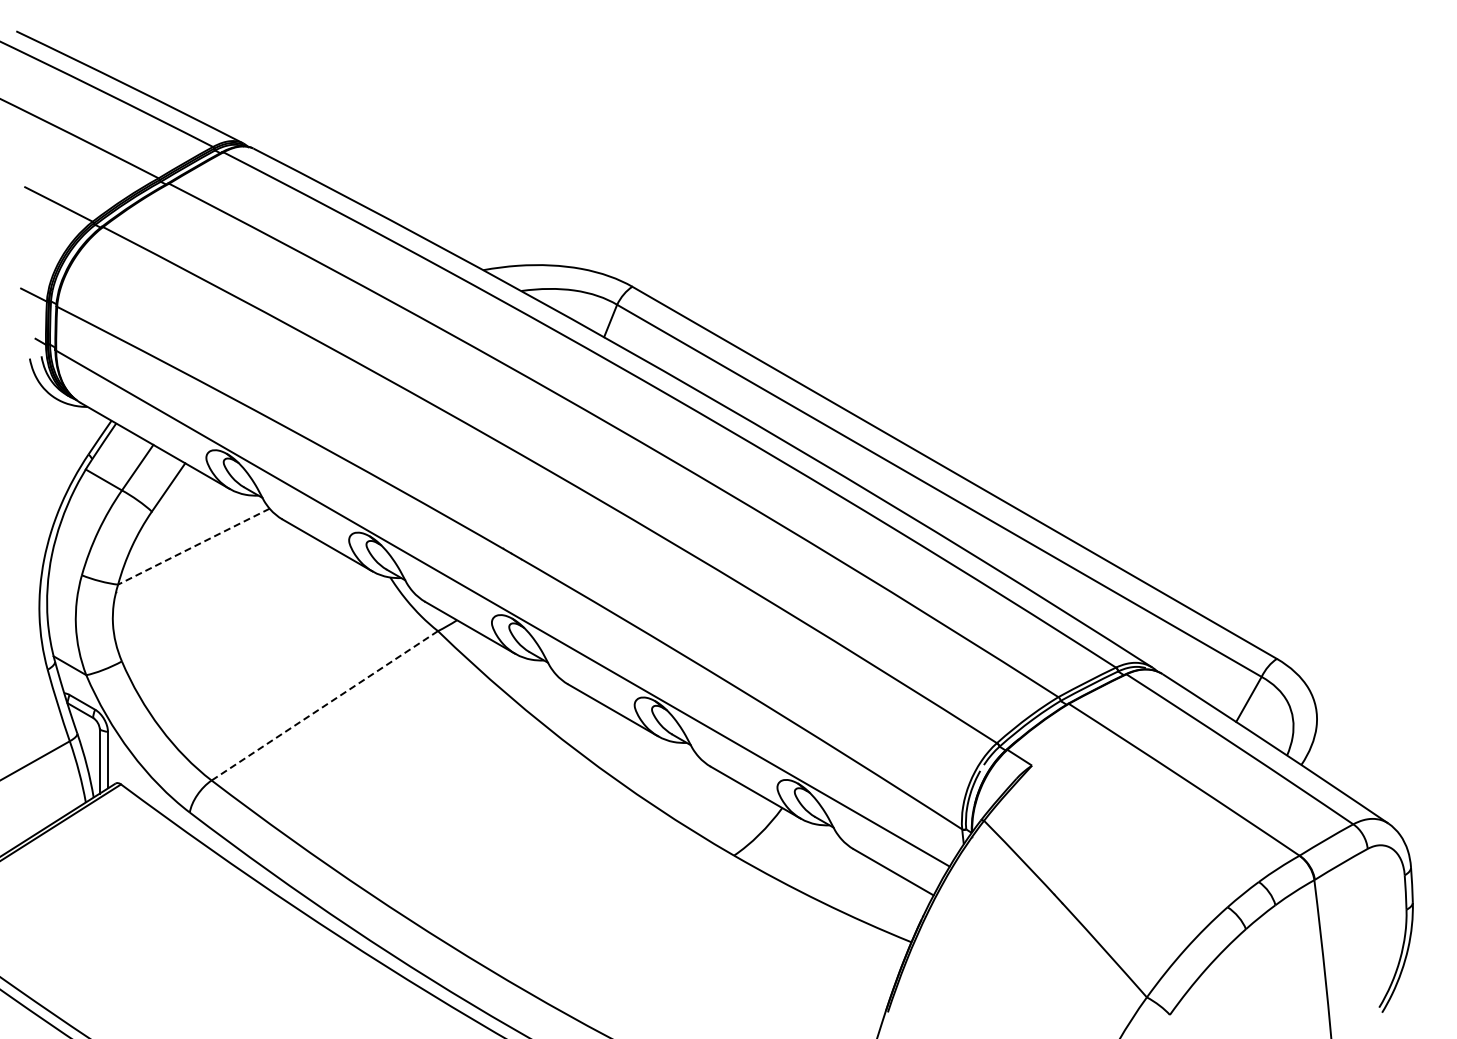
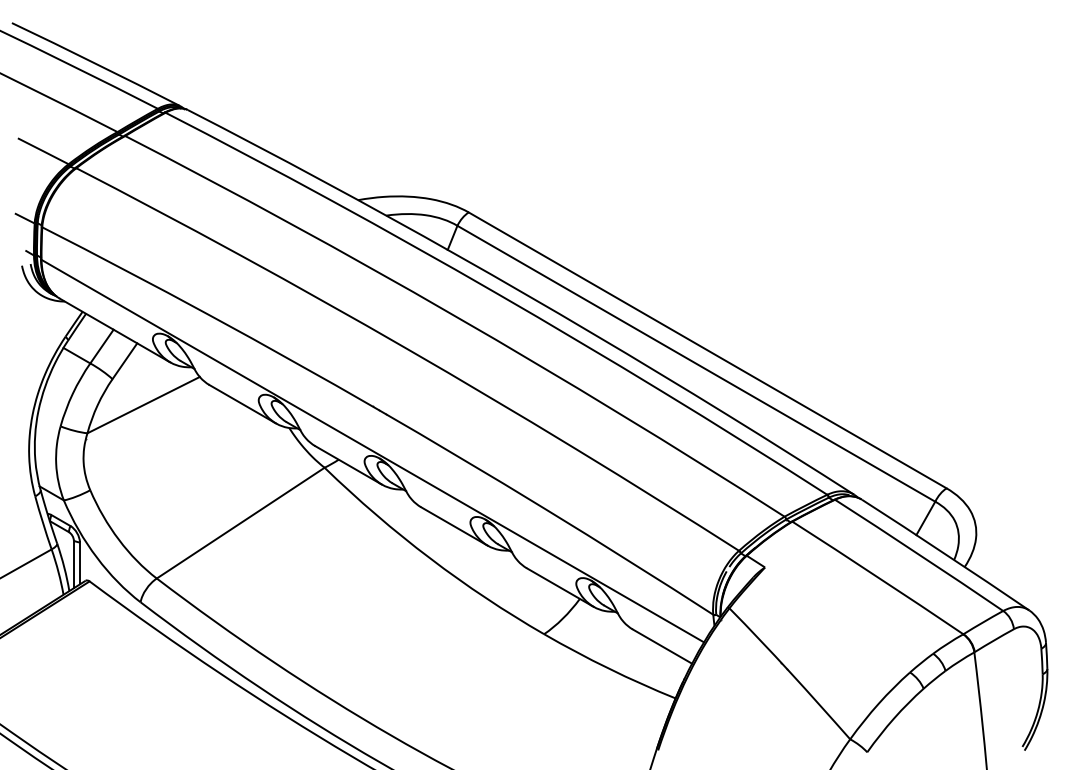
line: (193, 546) -> (143, 405), dashed -> solid
line: (324, 705) -> (240, 522), dashed -> solid

